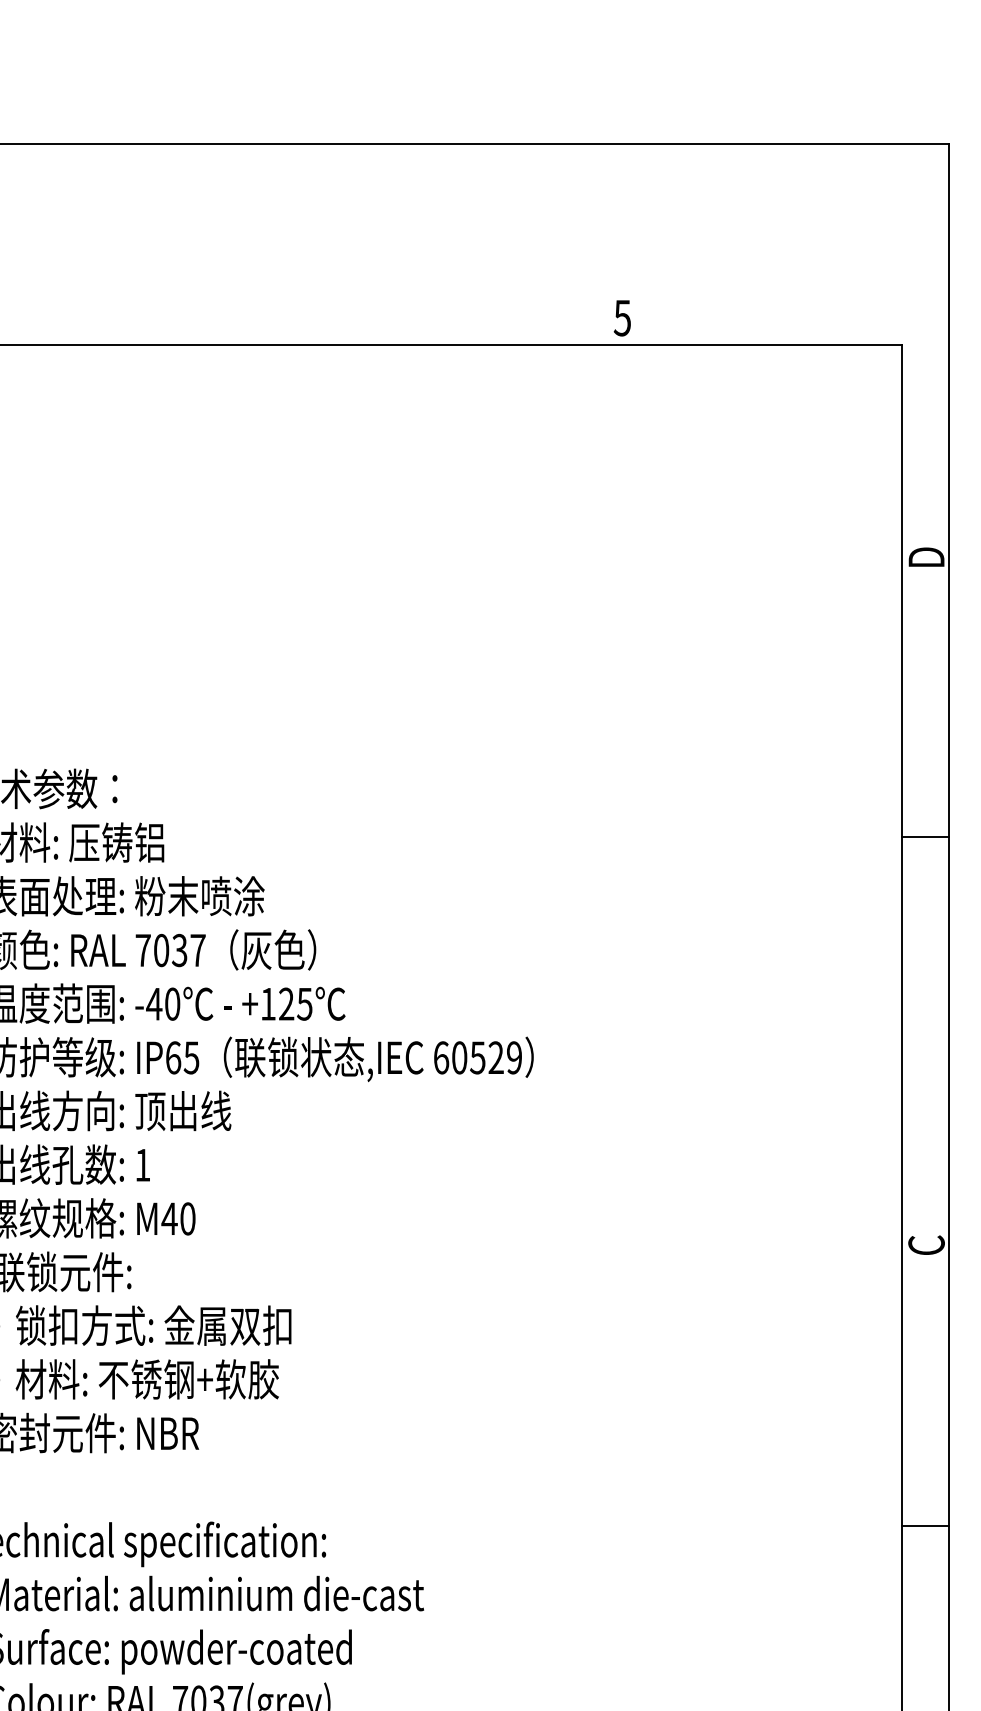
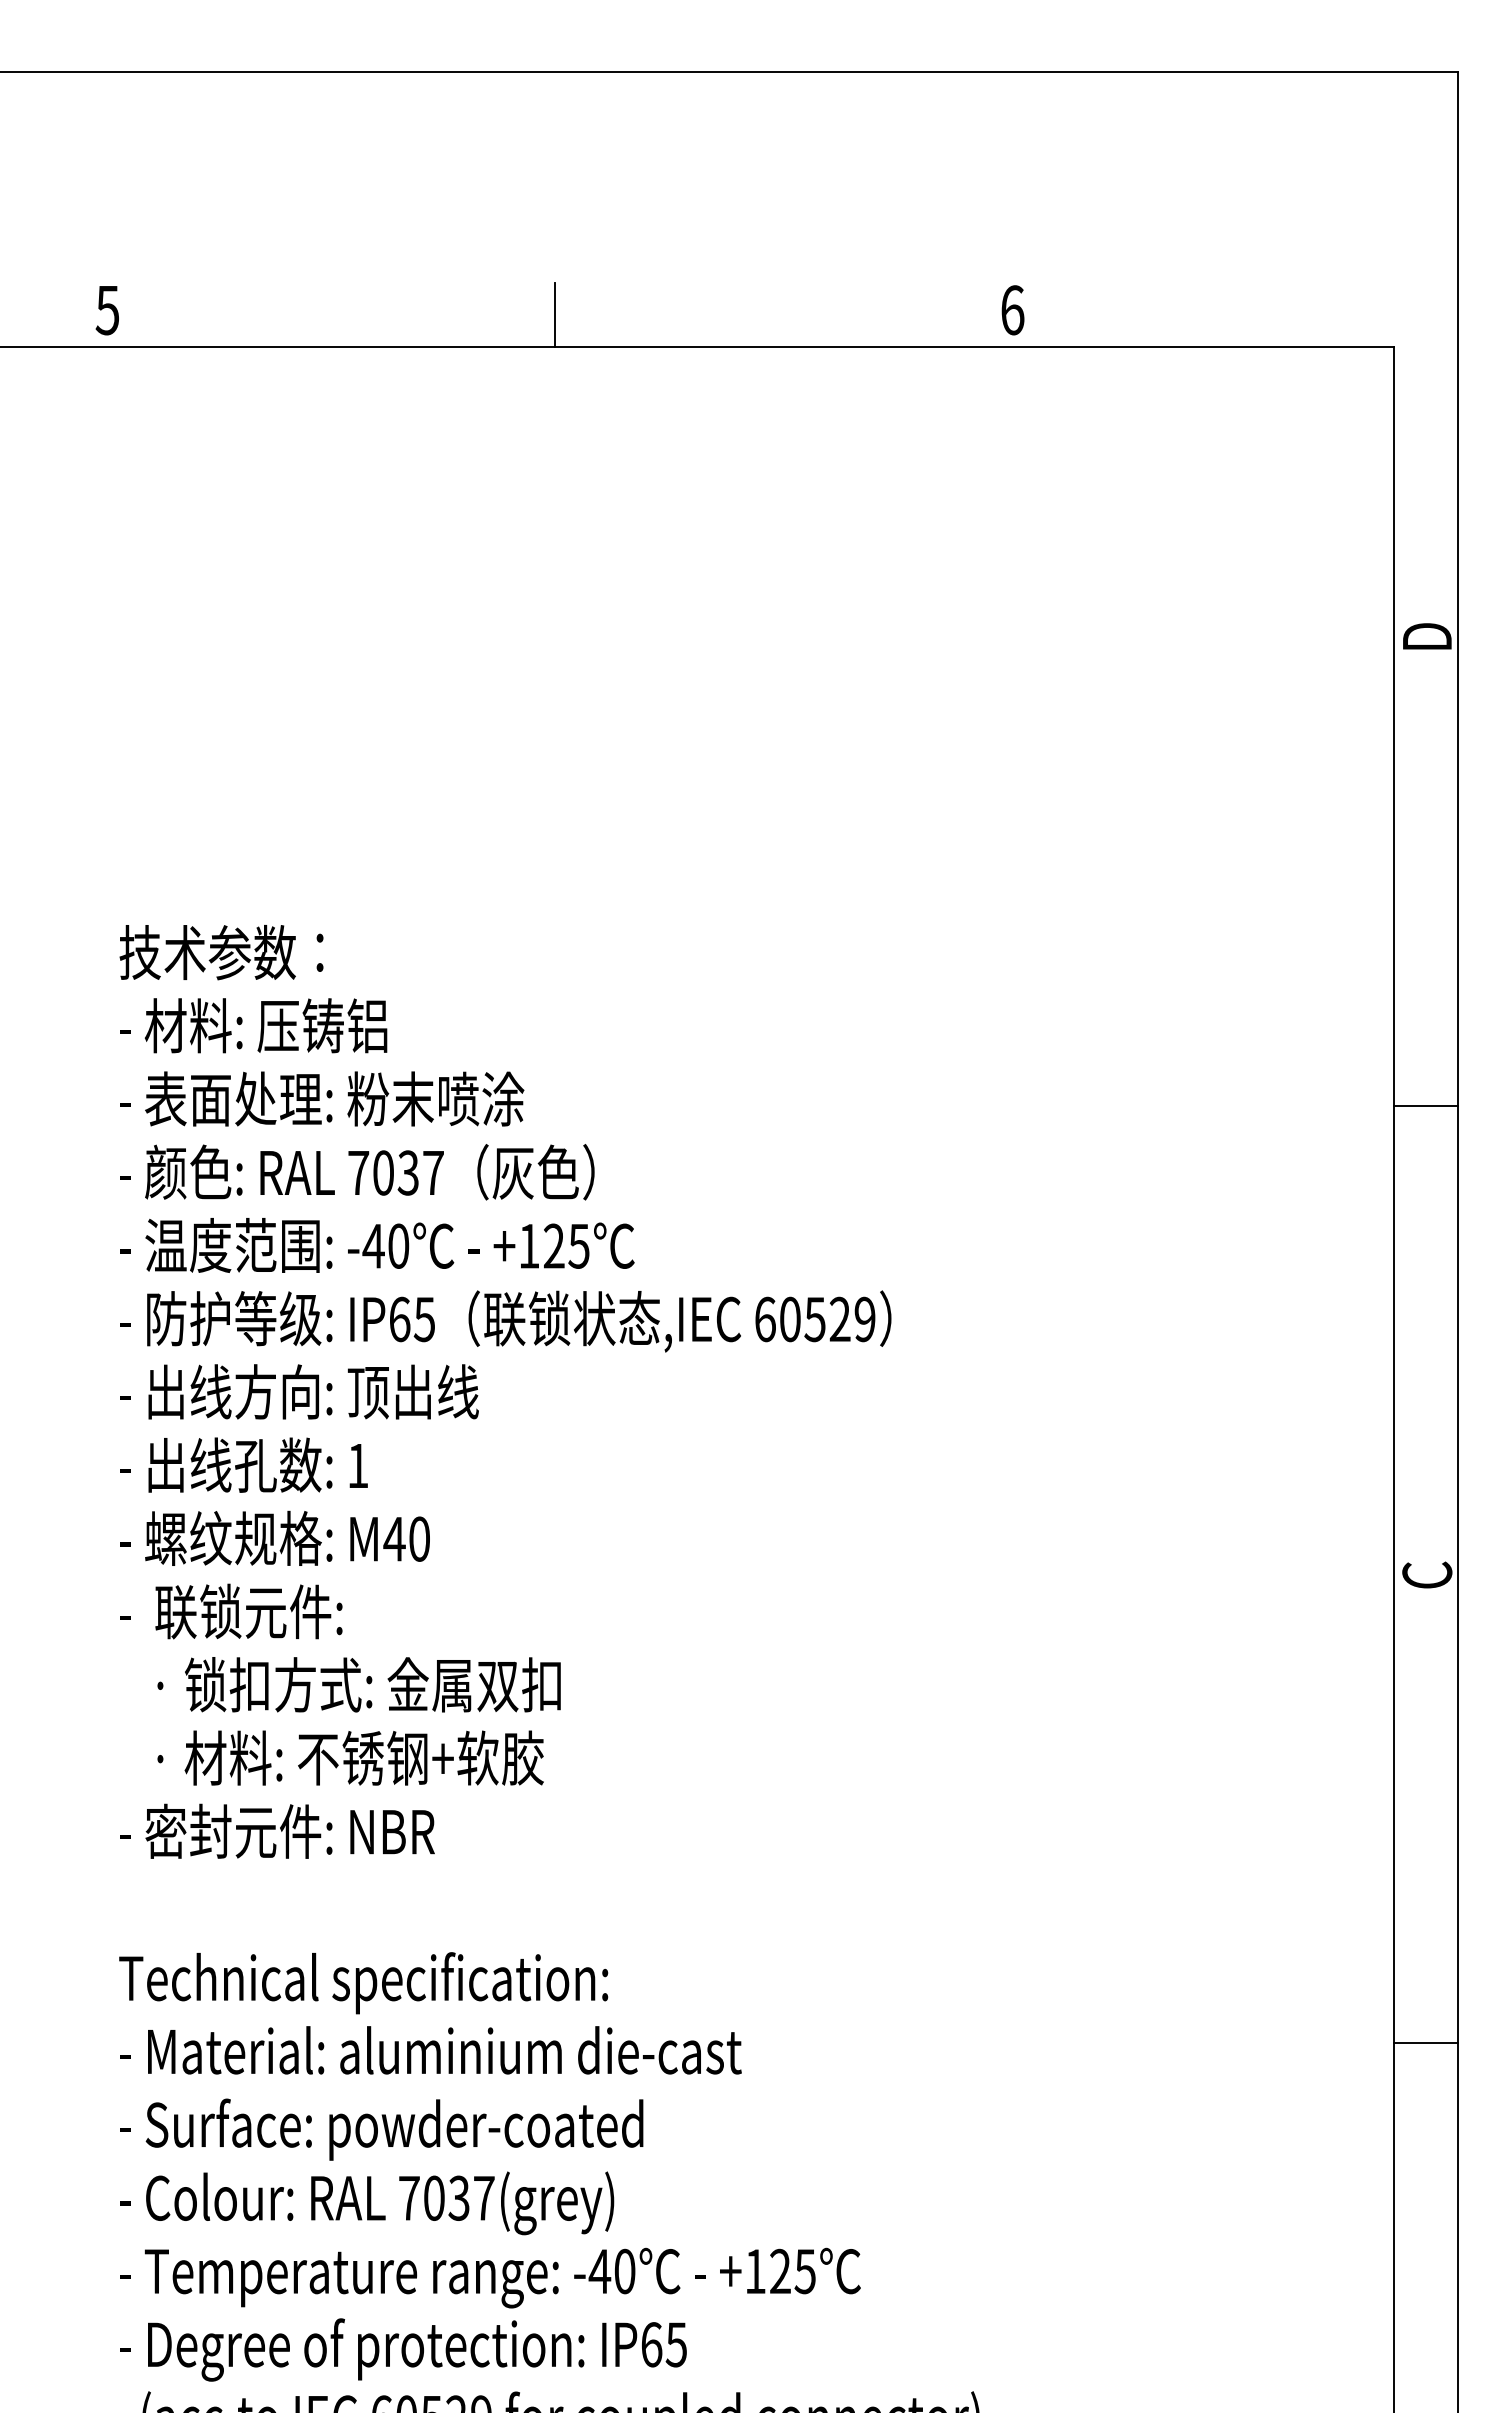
text: (622, 318) -> (1012, 310), 5 -> 6
line: (287, 321) -> (555, 314), added
line: (925, 836) -> (1426, 1105), moved
line: (925, 1526) -> (1426, 2042), moved

